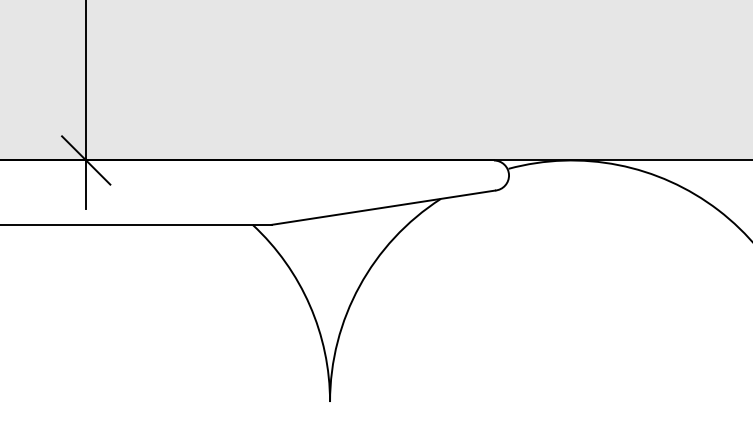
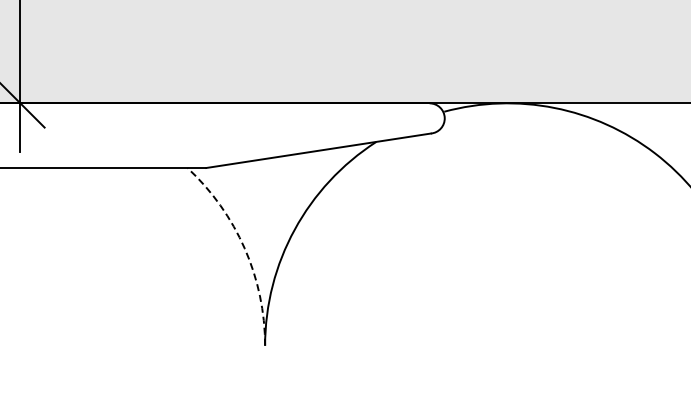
arc: (309, 305) -> (244, 248), solid -> dashed

